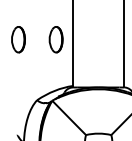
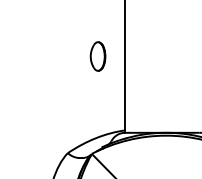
part: (18, 39) -> (37, 56), removed
part: (55, 39) -> (97, 56), size x0.7

